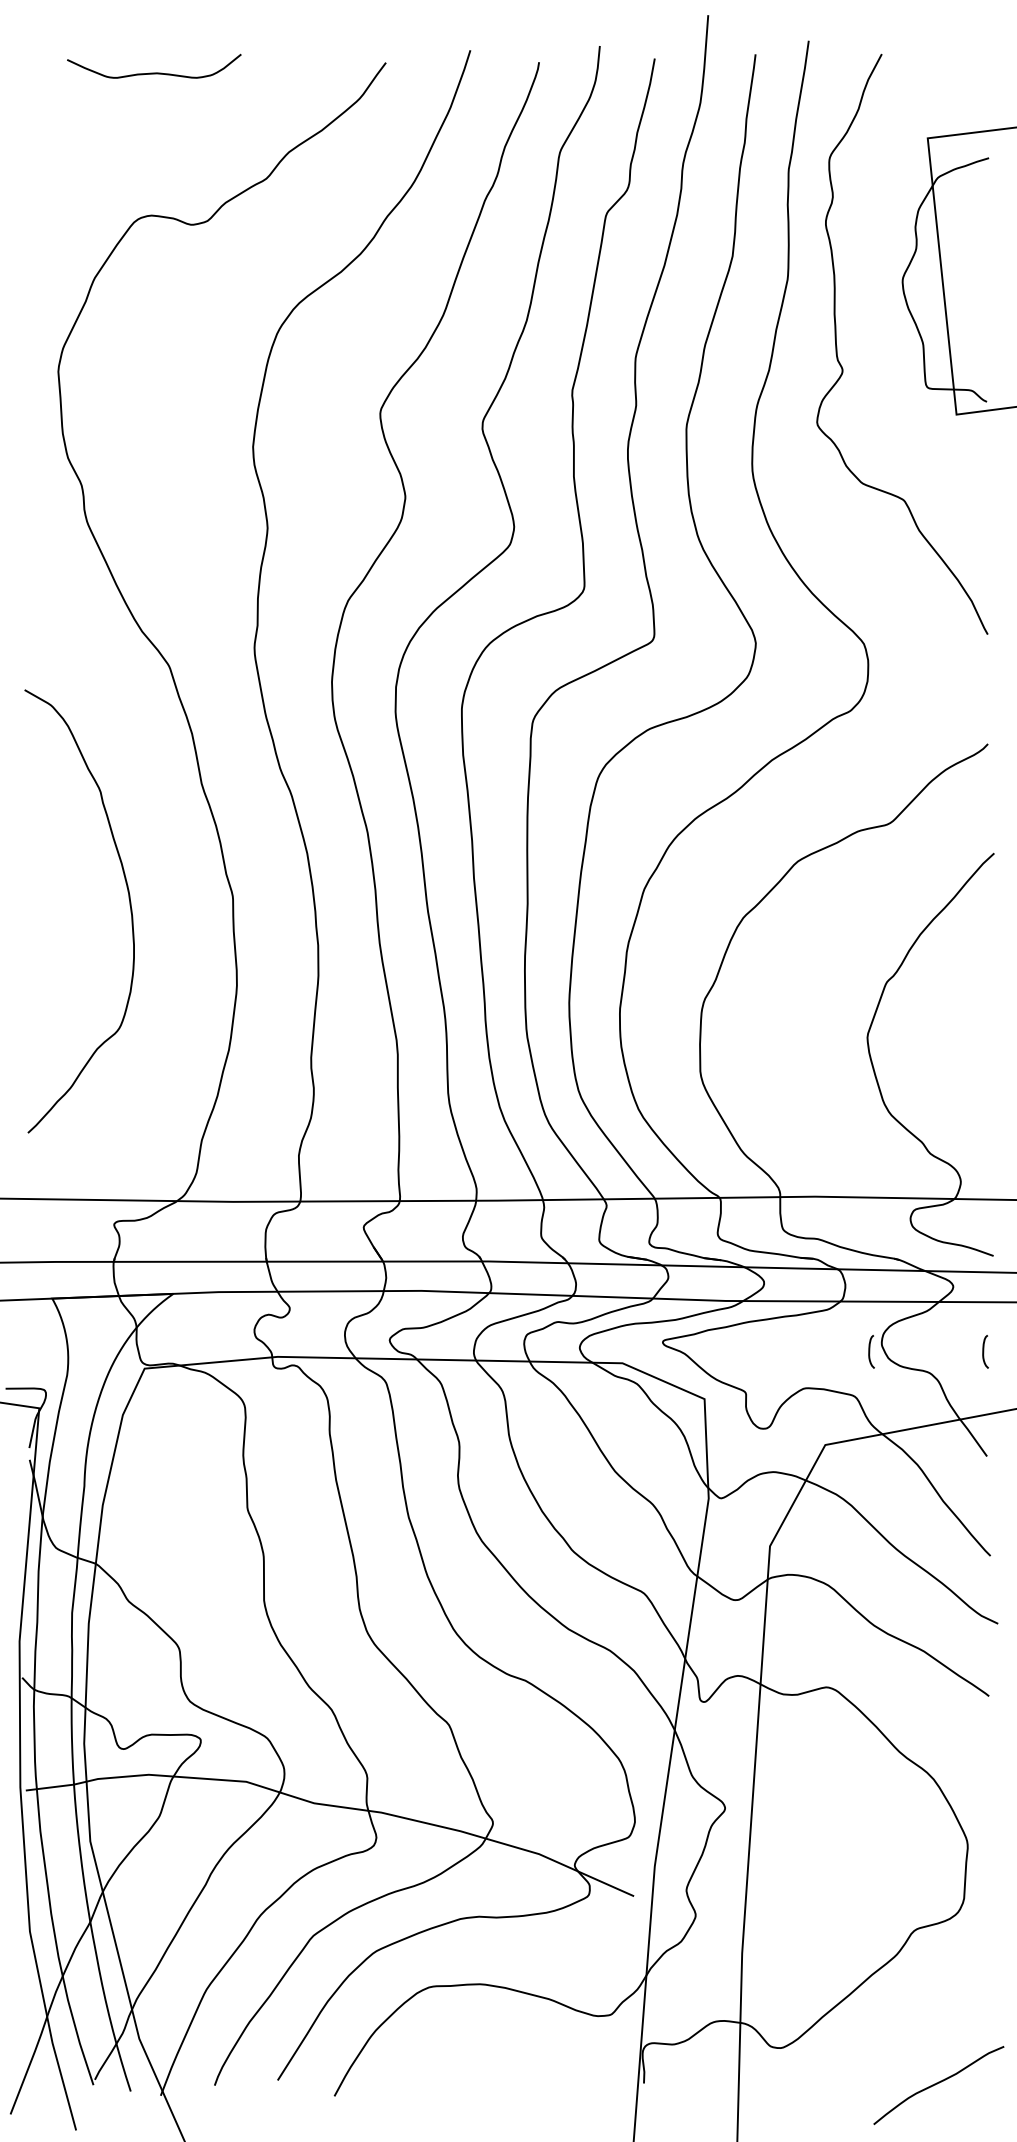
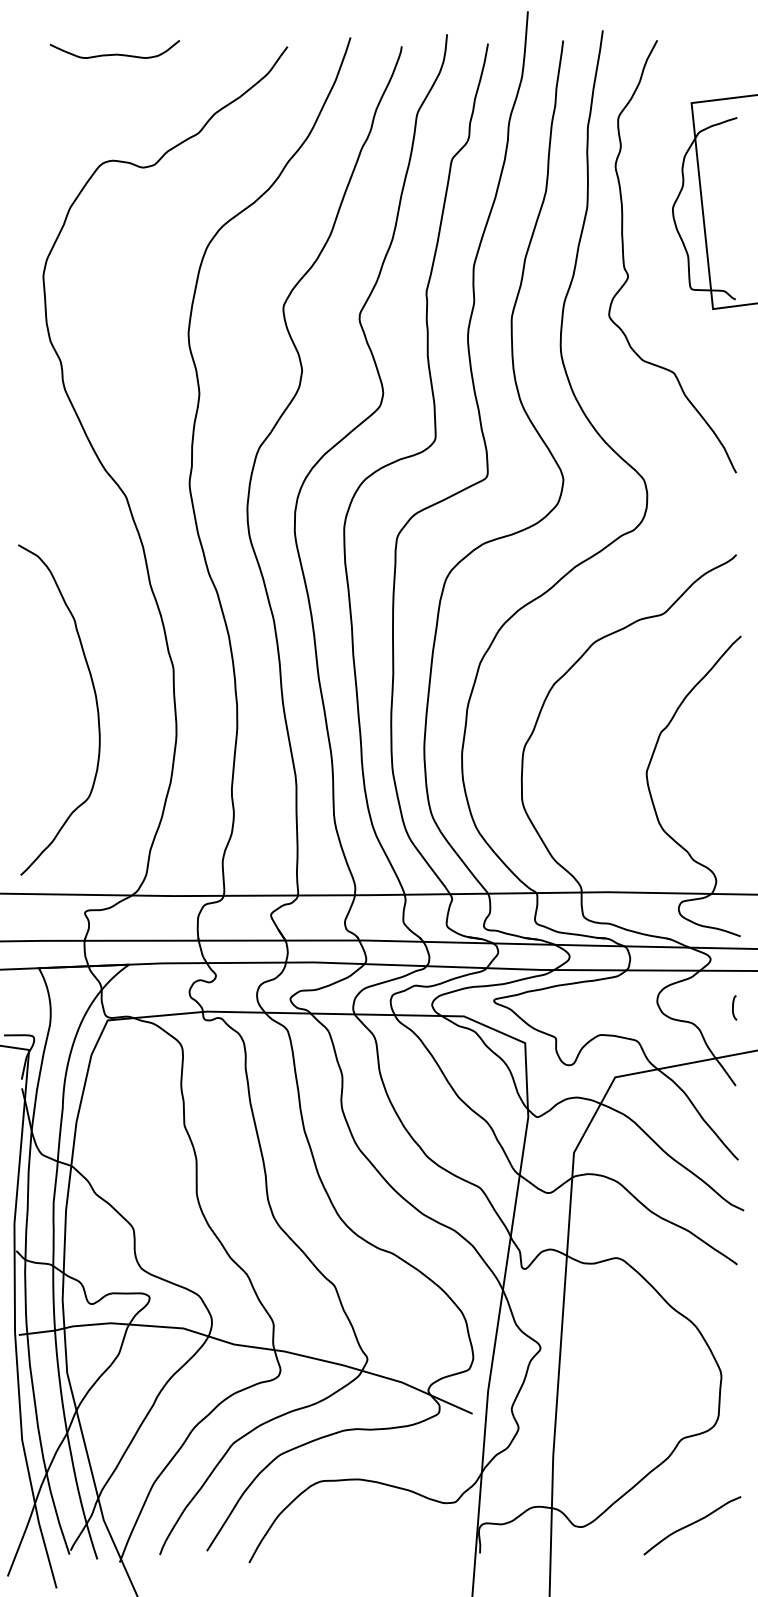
curve: (129, 905) -> (96, 705), moved
curve: (870, 1351) -> (648, 1007), removed
curve: (937, 2084) -> (691, 1525), moved

